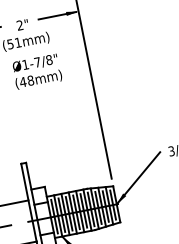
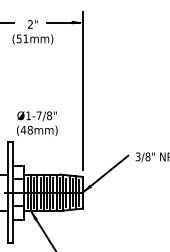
text: (37, 71) -> (37, 123), moved

